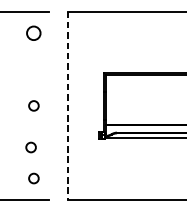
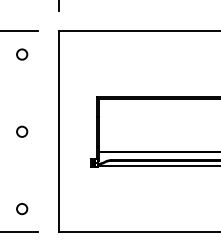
circle: (34, 33) -> (22, 54), size x0.71
line: (68, 106) -> (58, 132), dashed -> solid
circle: (31, 147) -> (19, 176), removed

